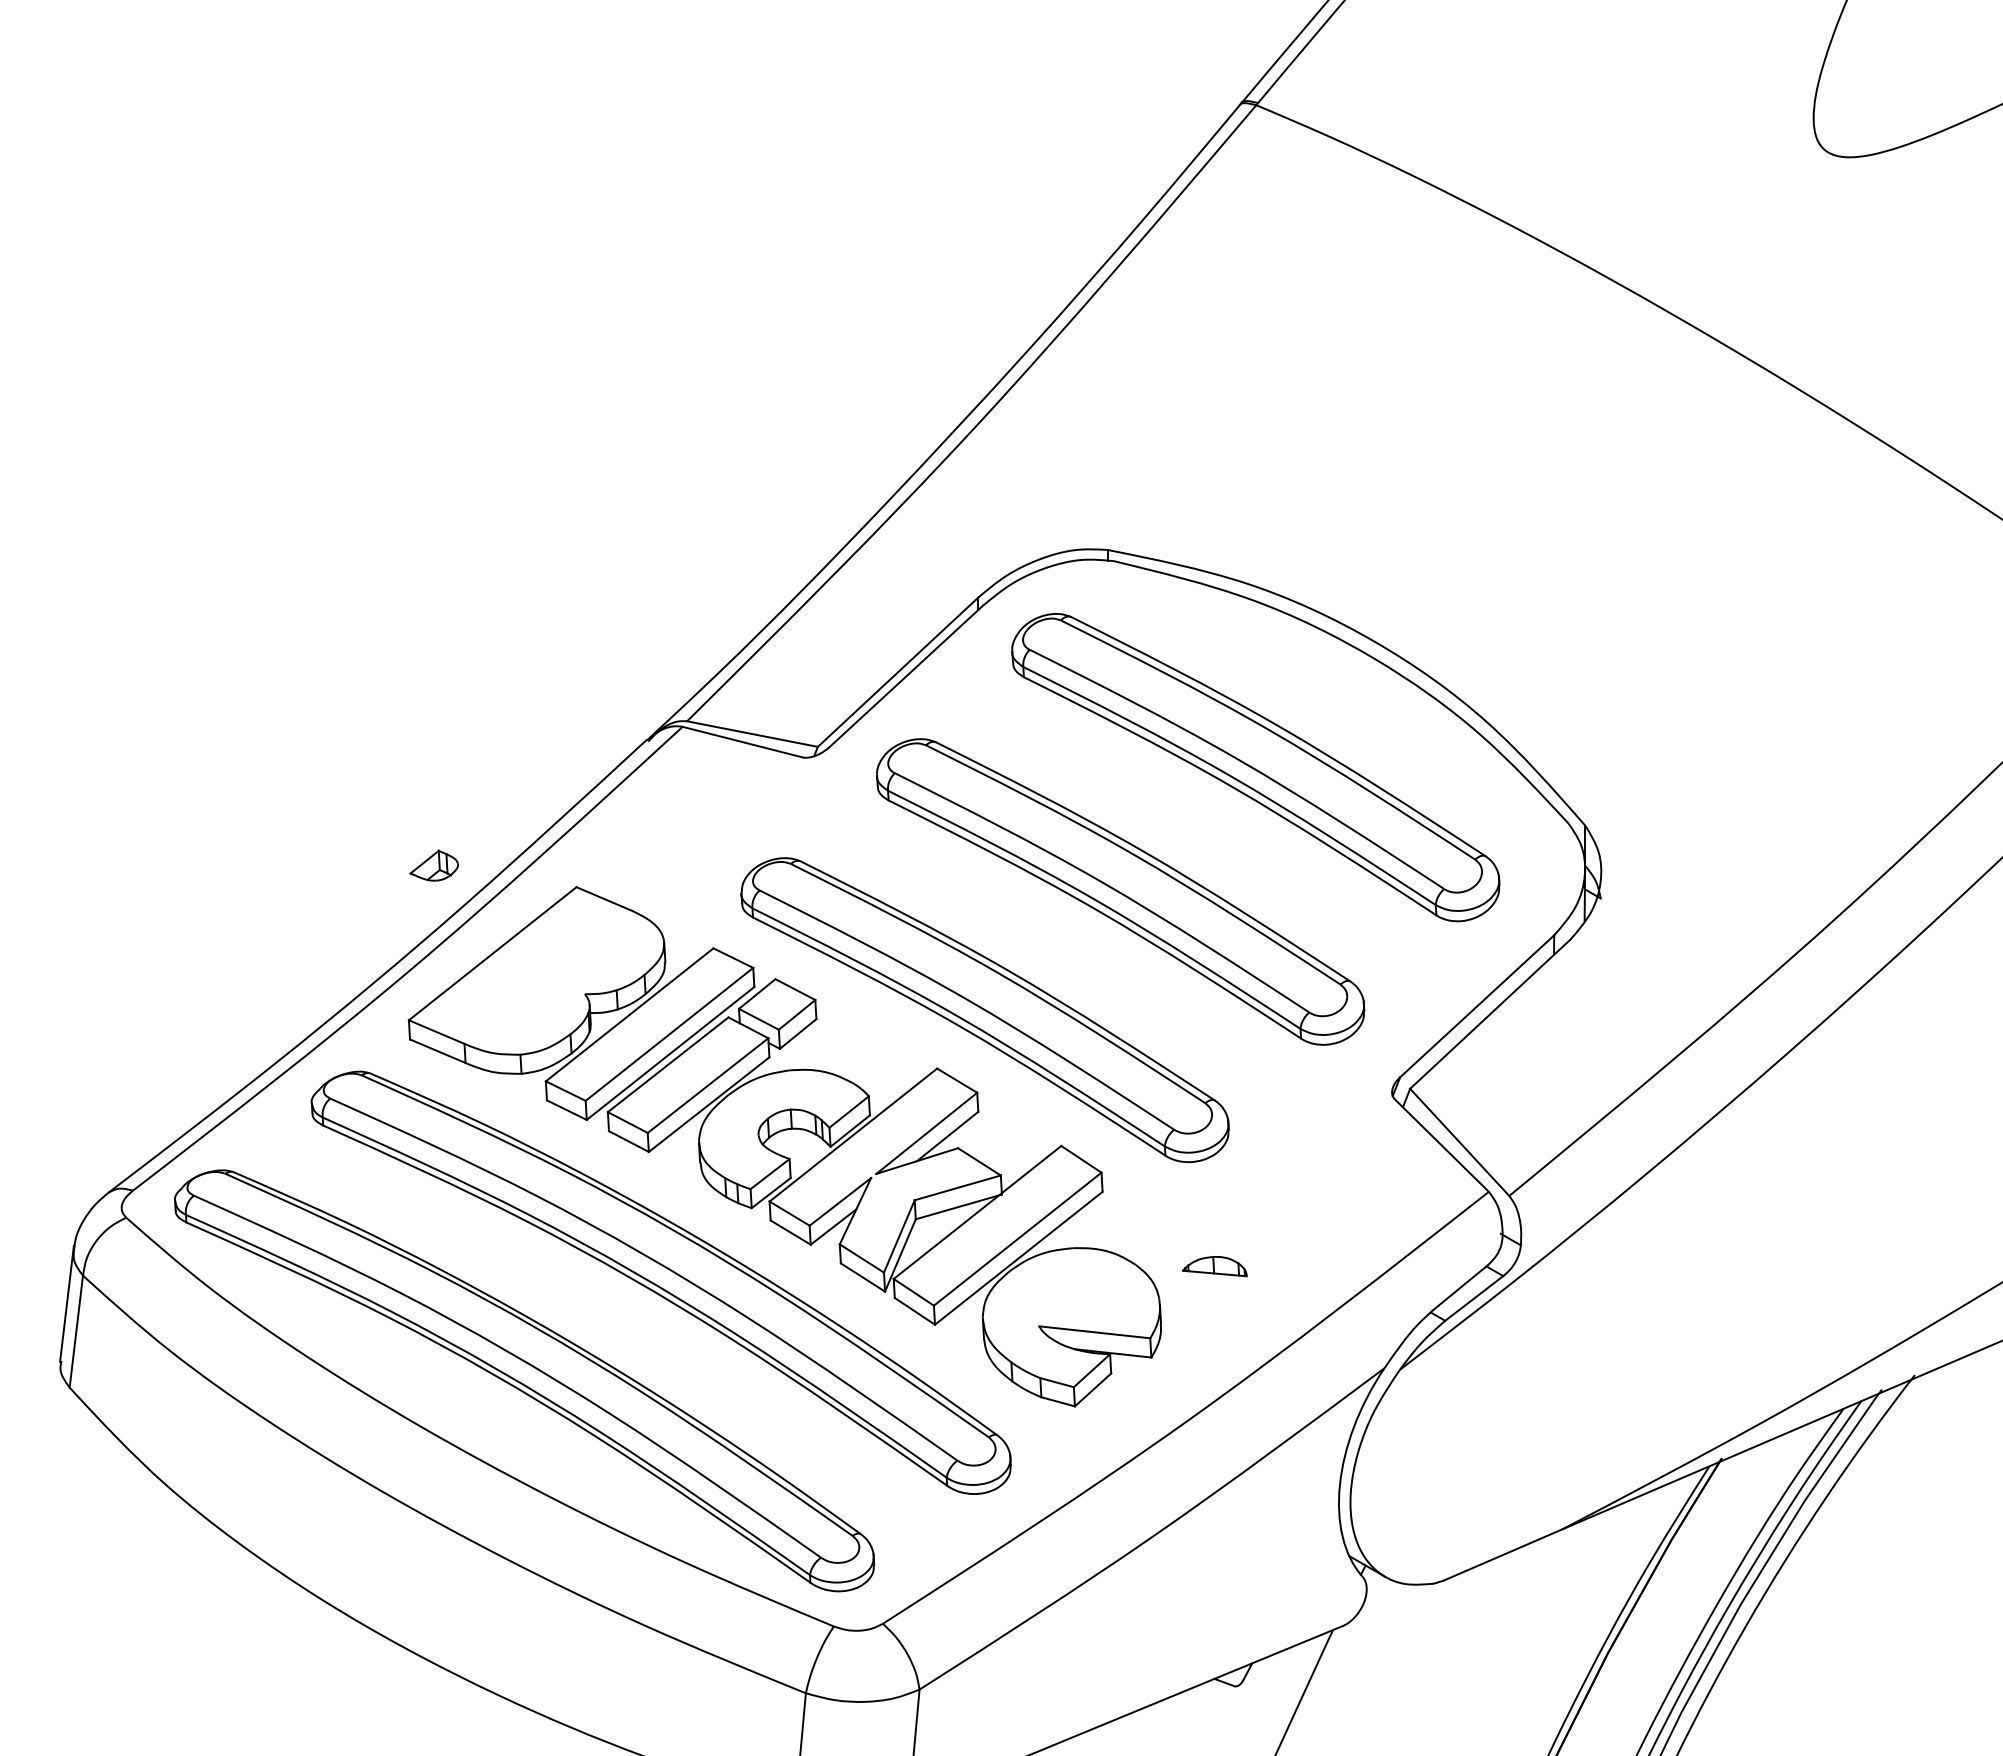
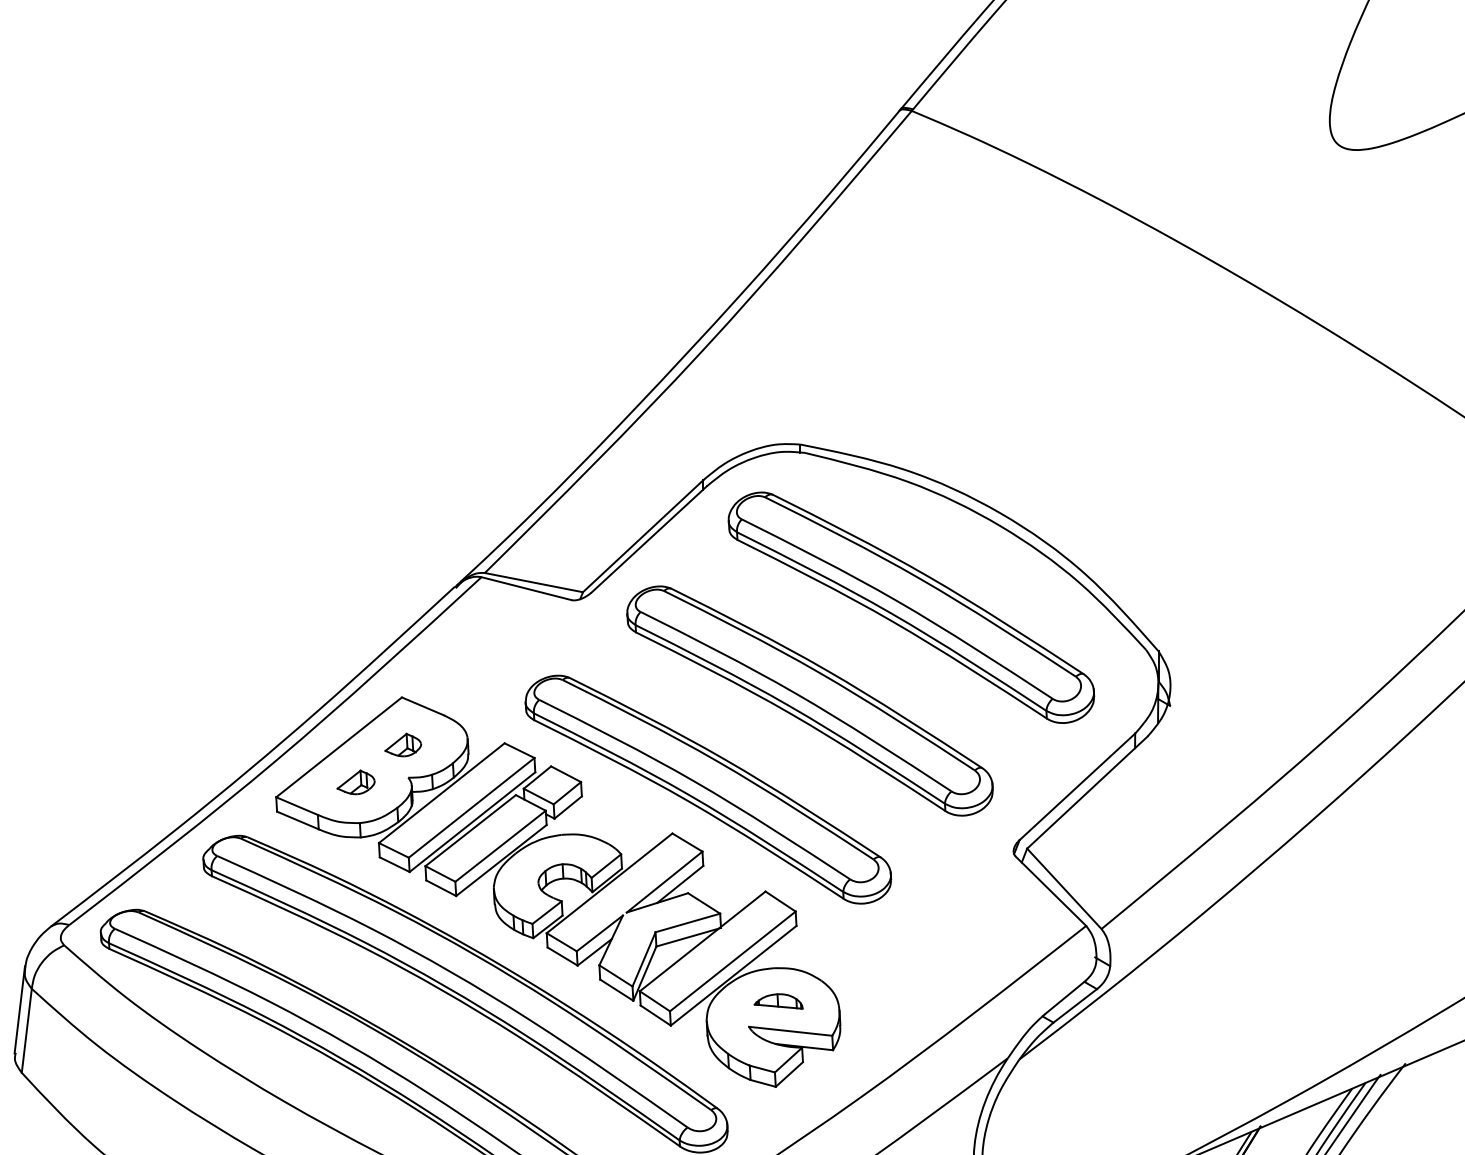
part: (433, 865) -> (402, 744), moved
part: (515, 1000) -> (356, 782), added
part: (1214, 1266) -> (778, 1001), moved

